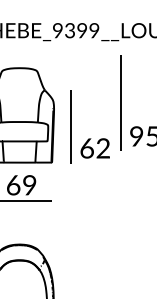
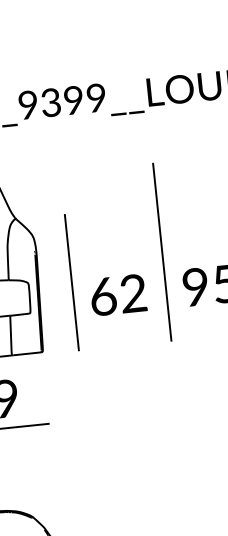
line: (120, 102) -> (161, 251), moved
text: (94, 148) -> (117, 295), moved

